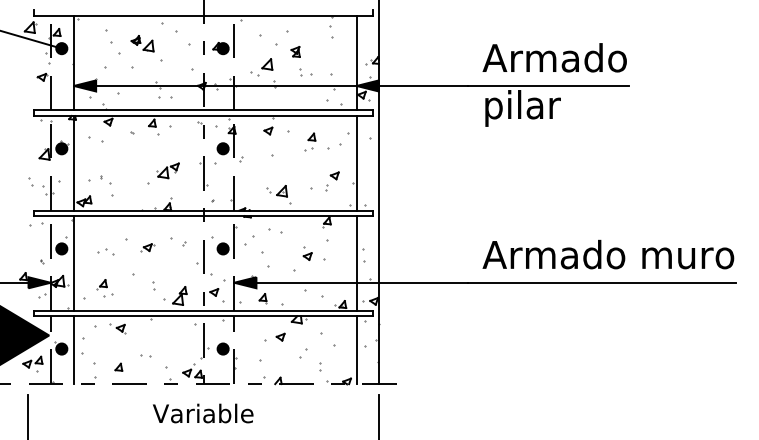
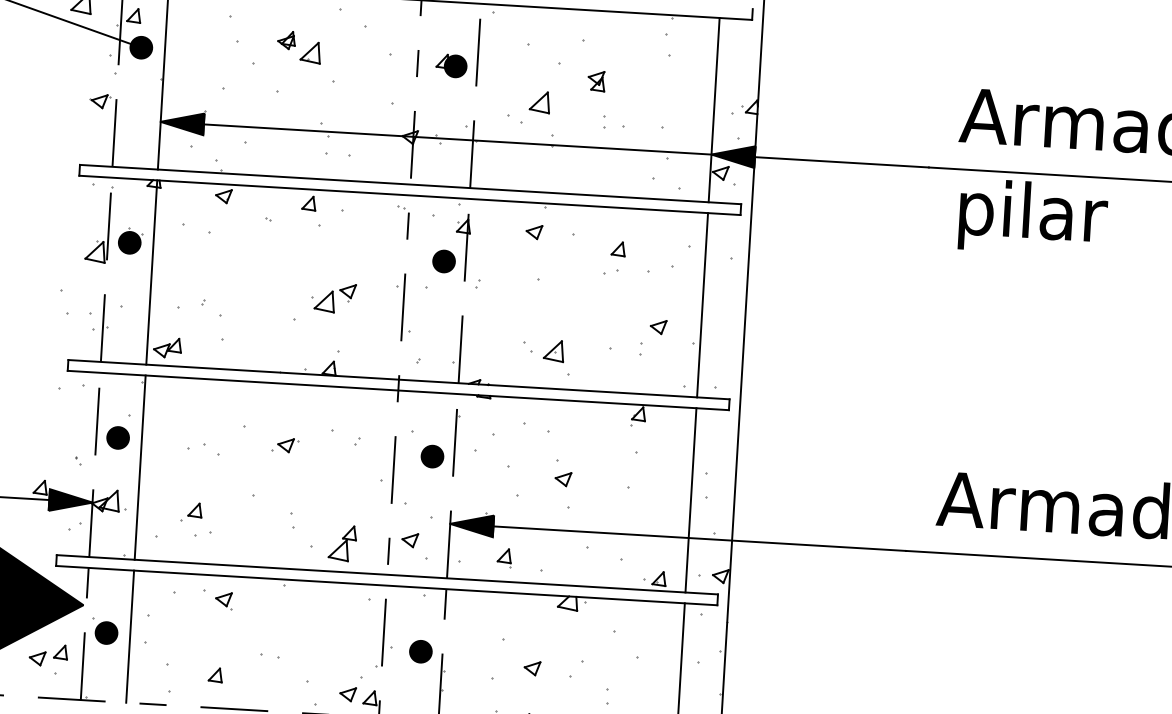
part: (30, 181) -> (64, 302), size x1.6
part: (307, 253) -> (563, 473), moved
part: (280, 336) -> (532, 667), moved

